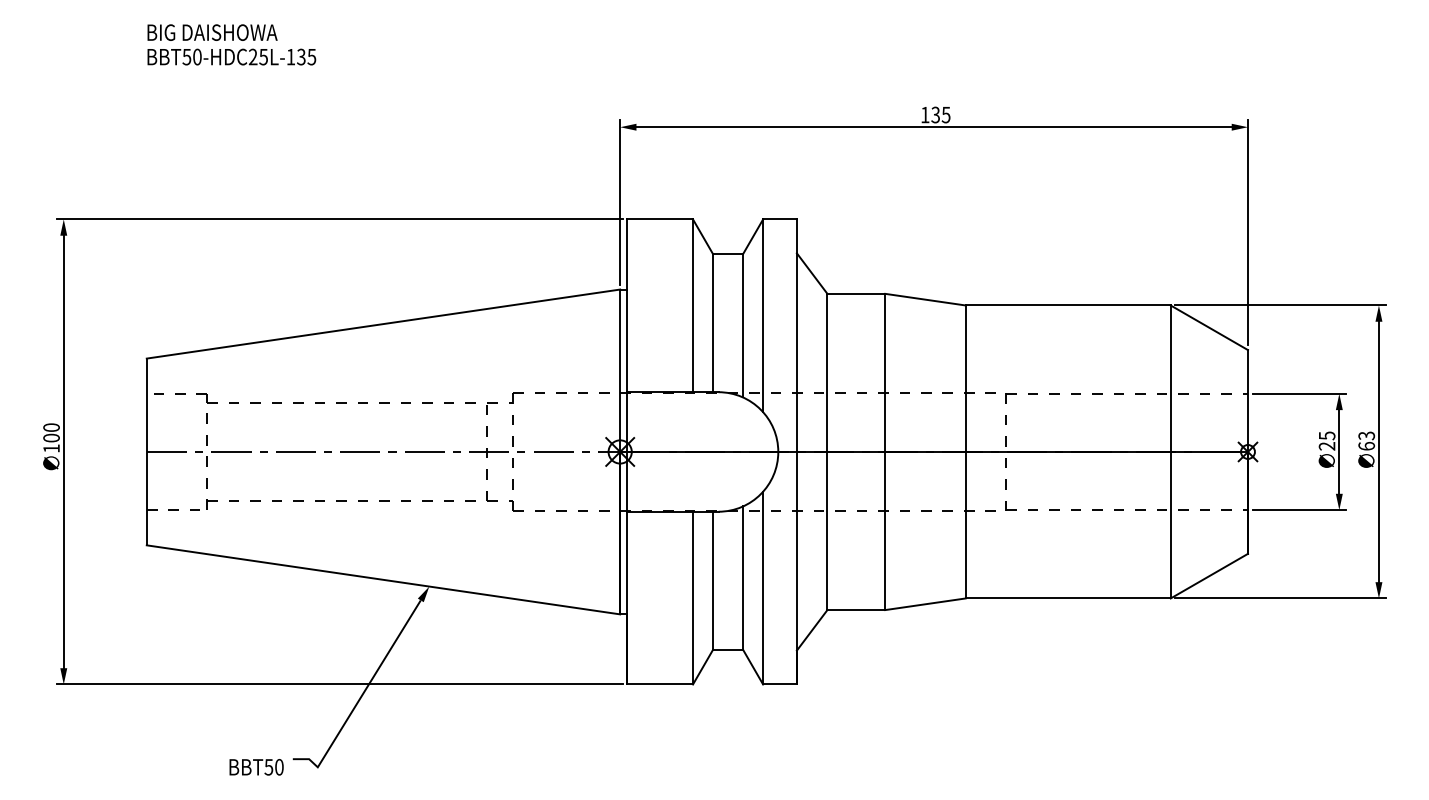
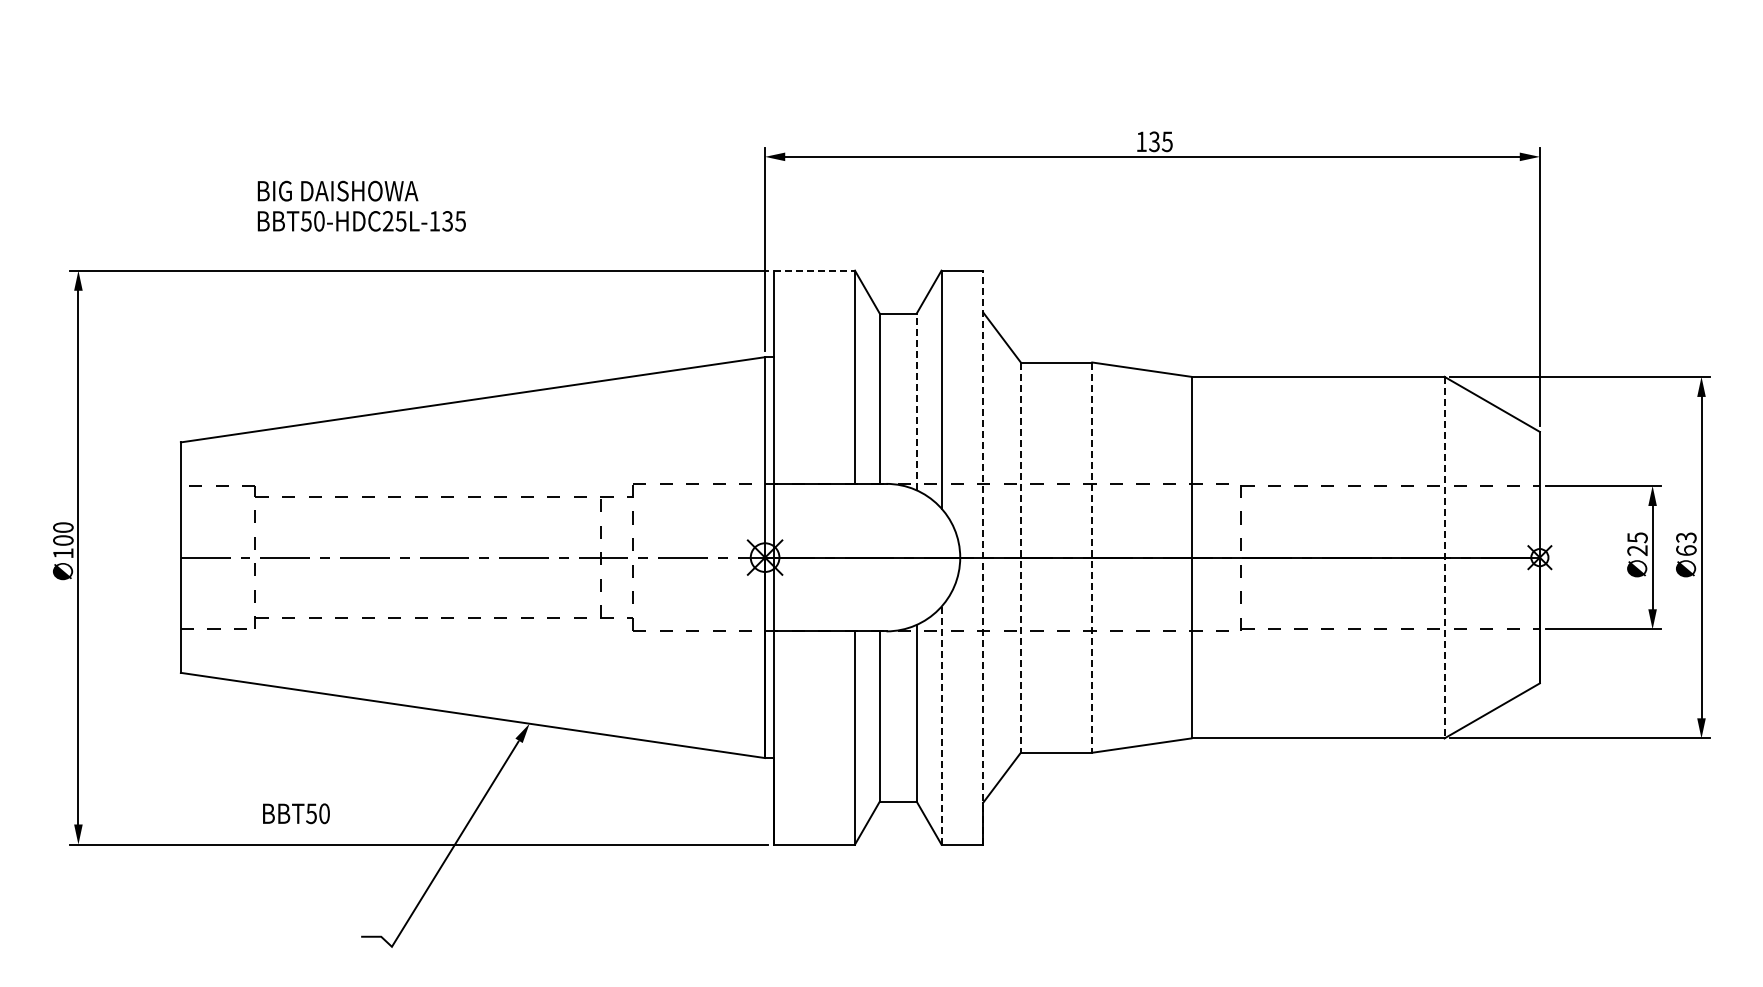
text: (231, 44) -> (361, 205), moved
line: (660, 219) -> (814, 270), solid -> dashed
line: (742, 325) -> (916, 401), solid -> dashed
line: (797, 451) -> (983, 557), solid -> dashed
line: (1170, 451) -> (1444, 557), solid -> dashed
line: (827, 452) -> (1020, 558), solid -> dashed
line: (885, 452) -> (1092, 558), solid -> dashed
line: (763, 587) -> (941, 725), solid -> dashed
text: (256, 767) -> (296, 813), moved

